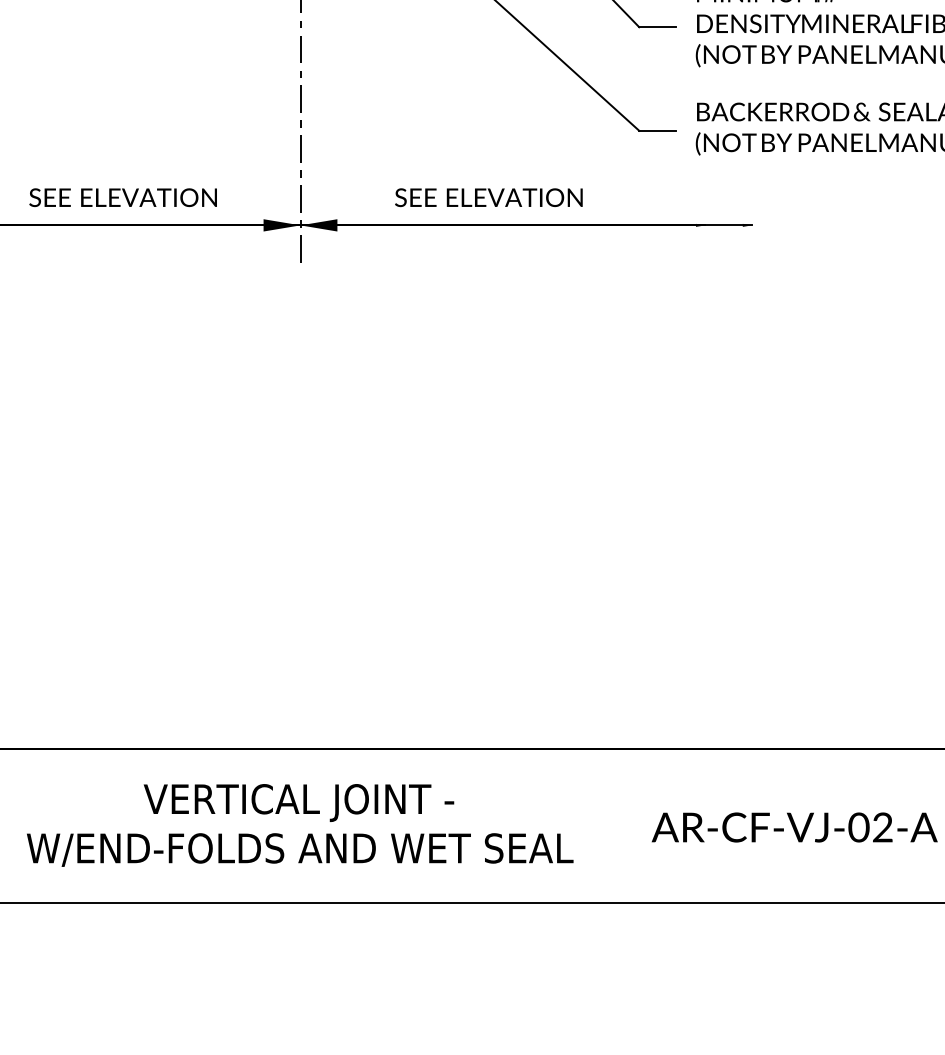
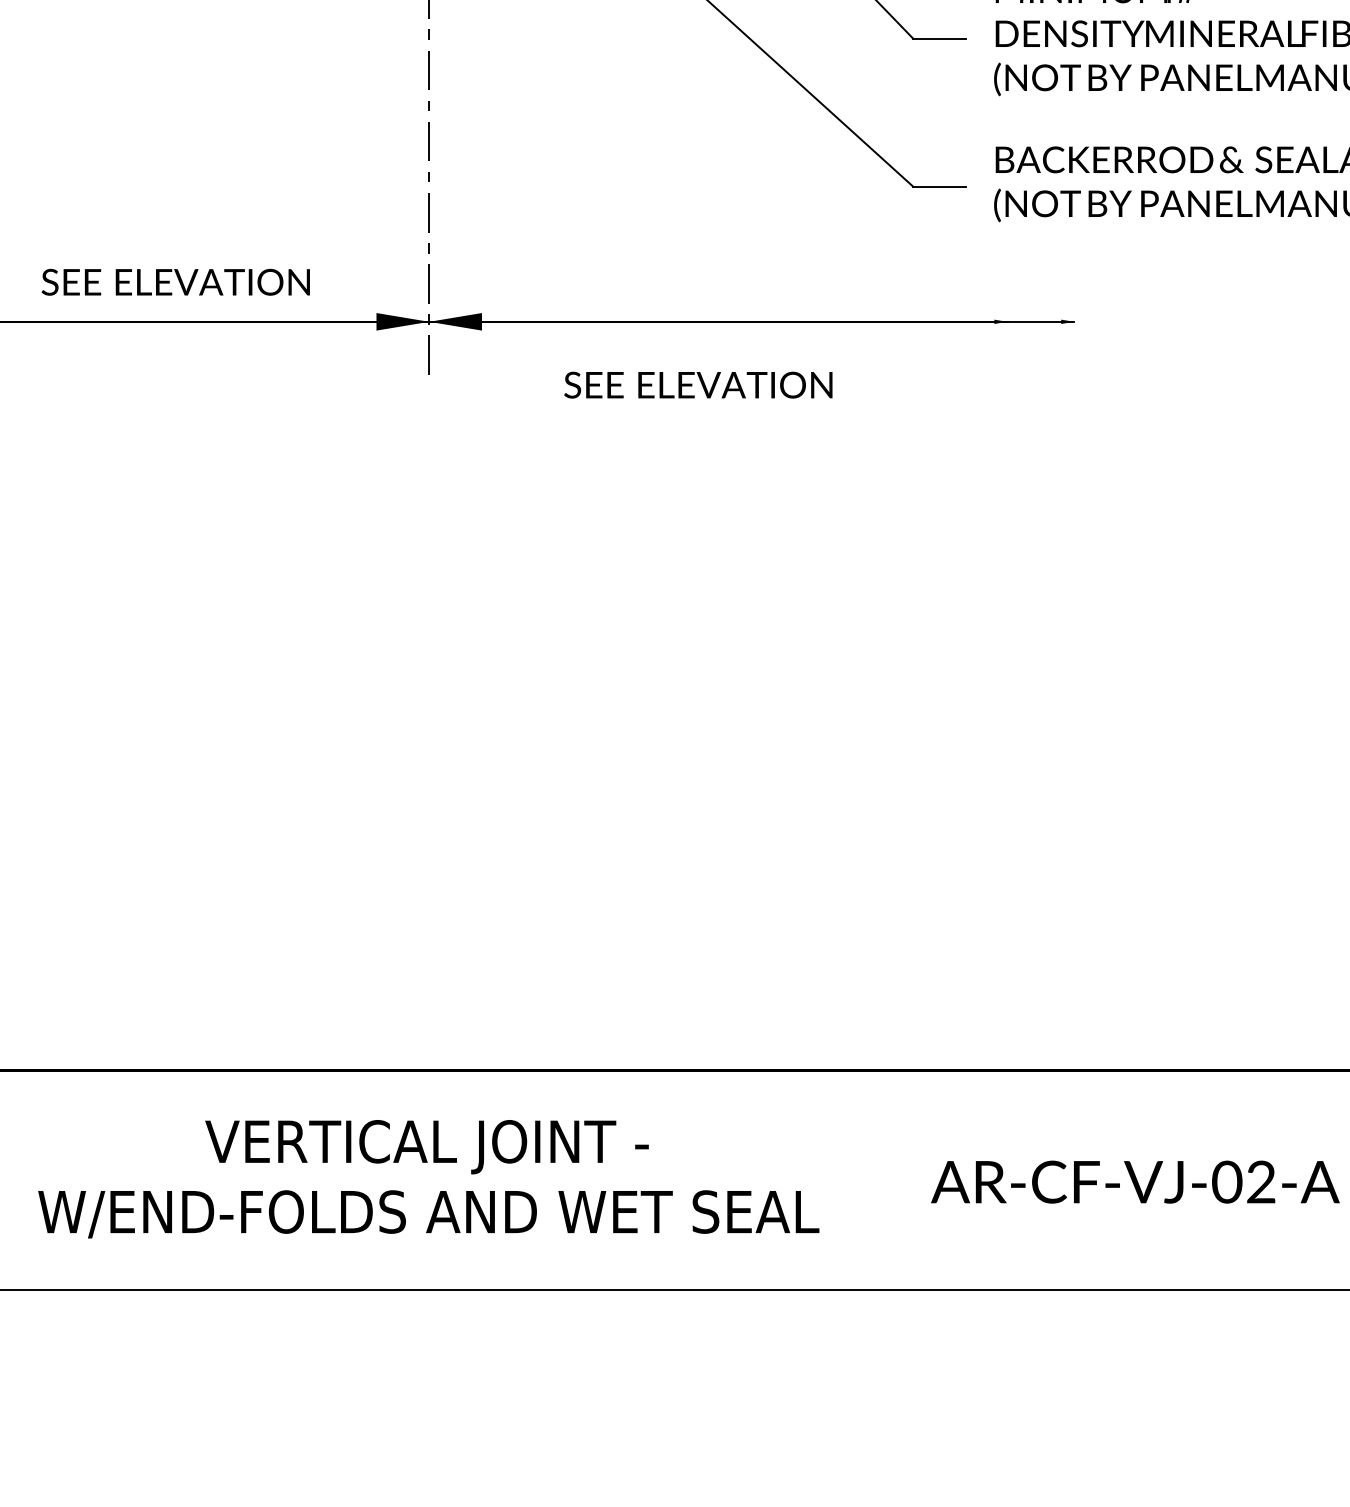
text: (488, 197) -> (697, 384), moved

